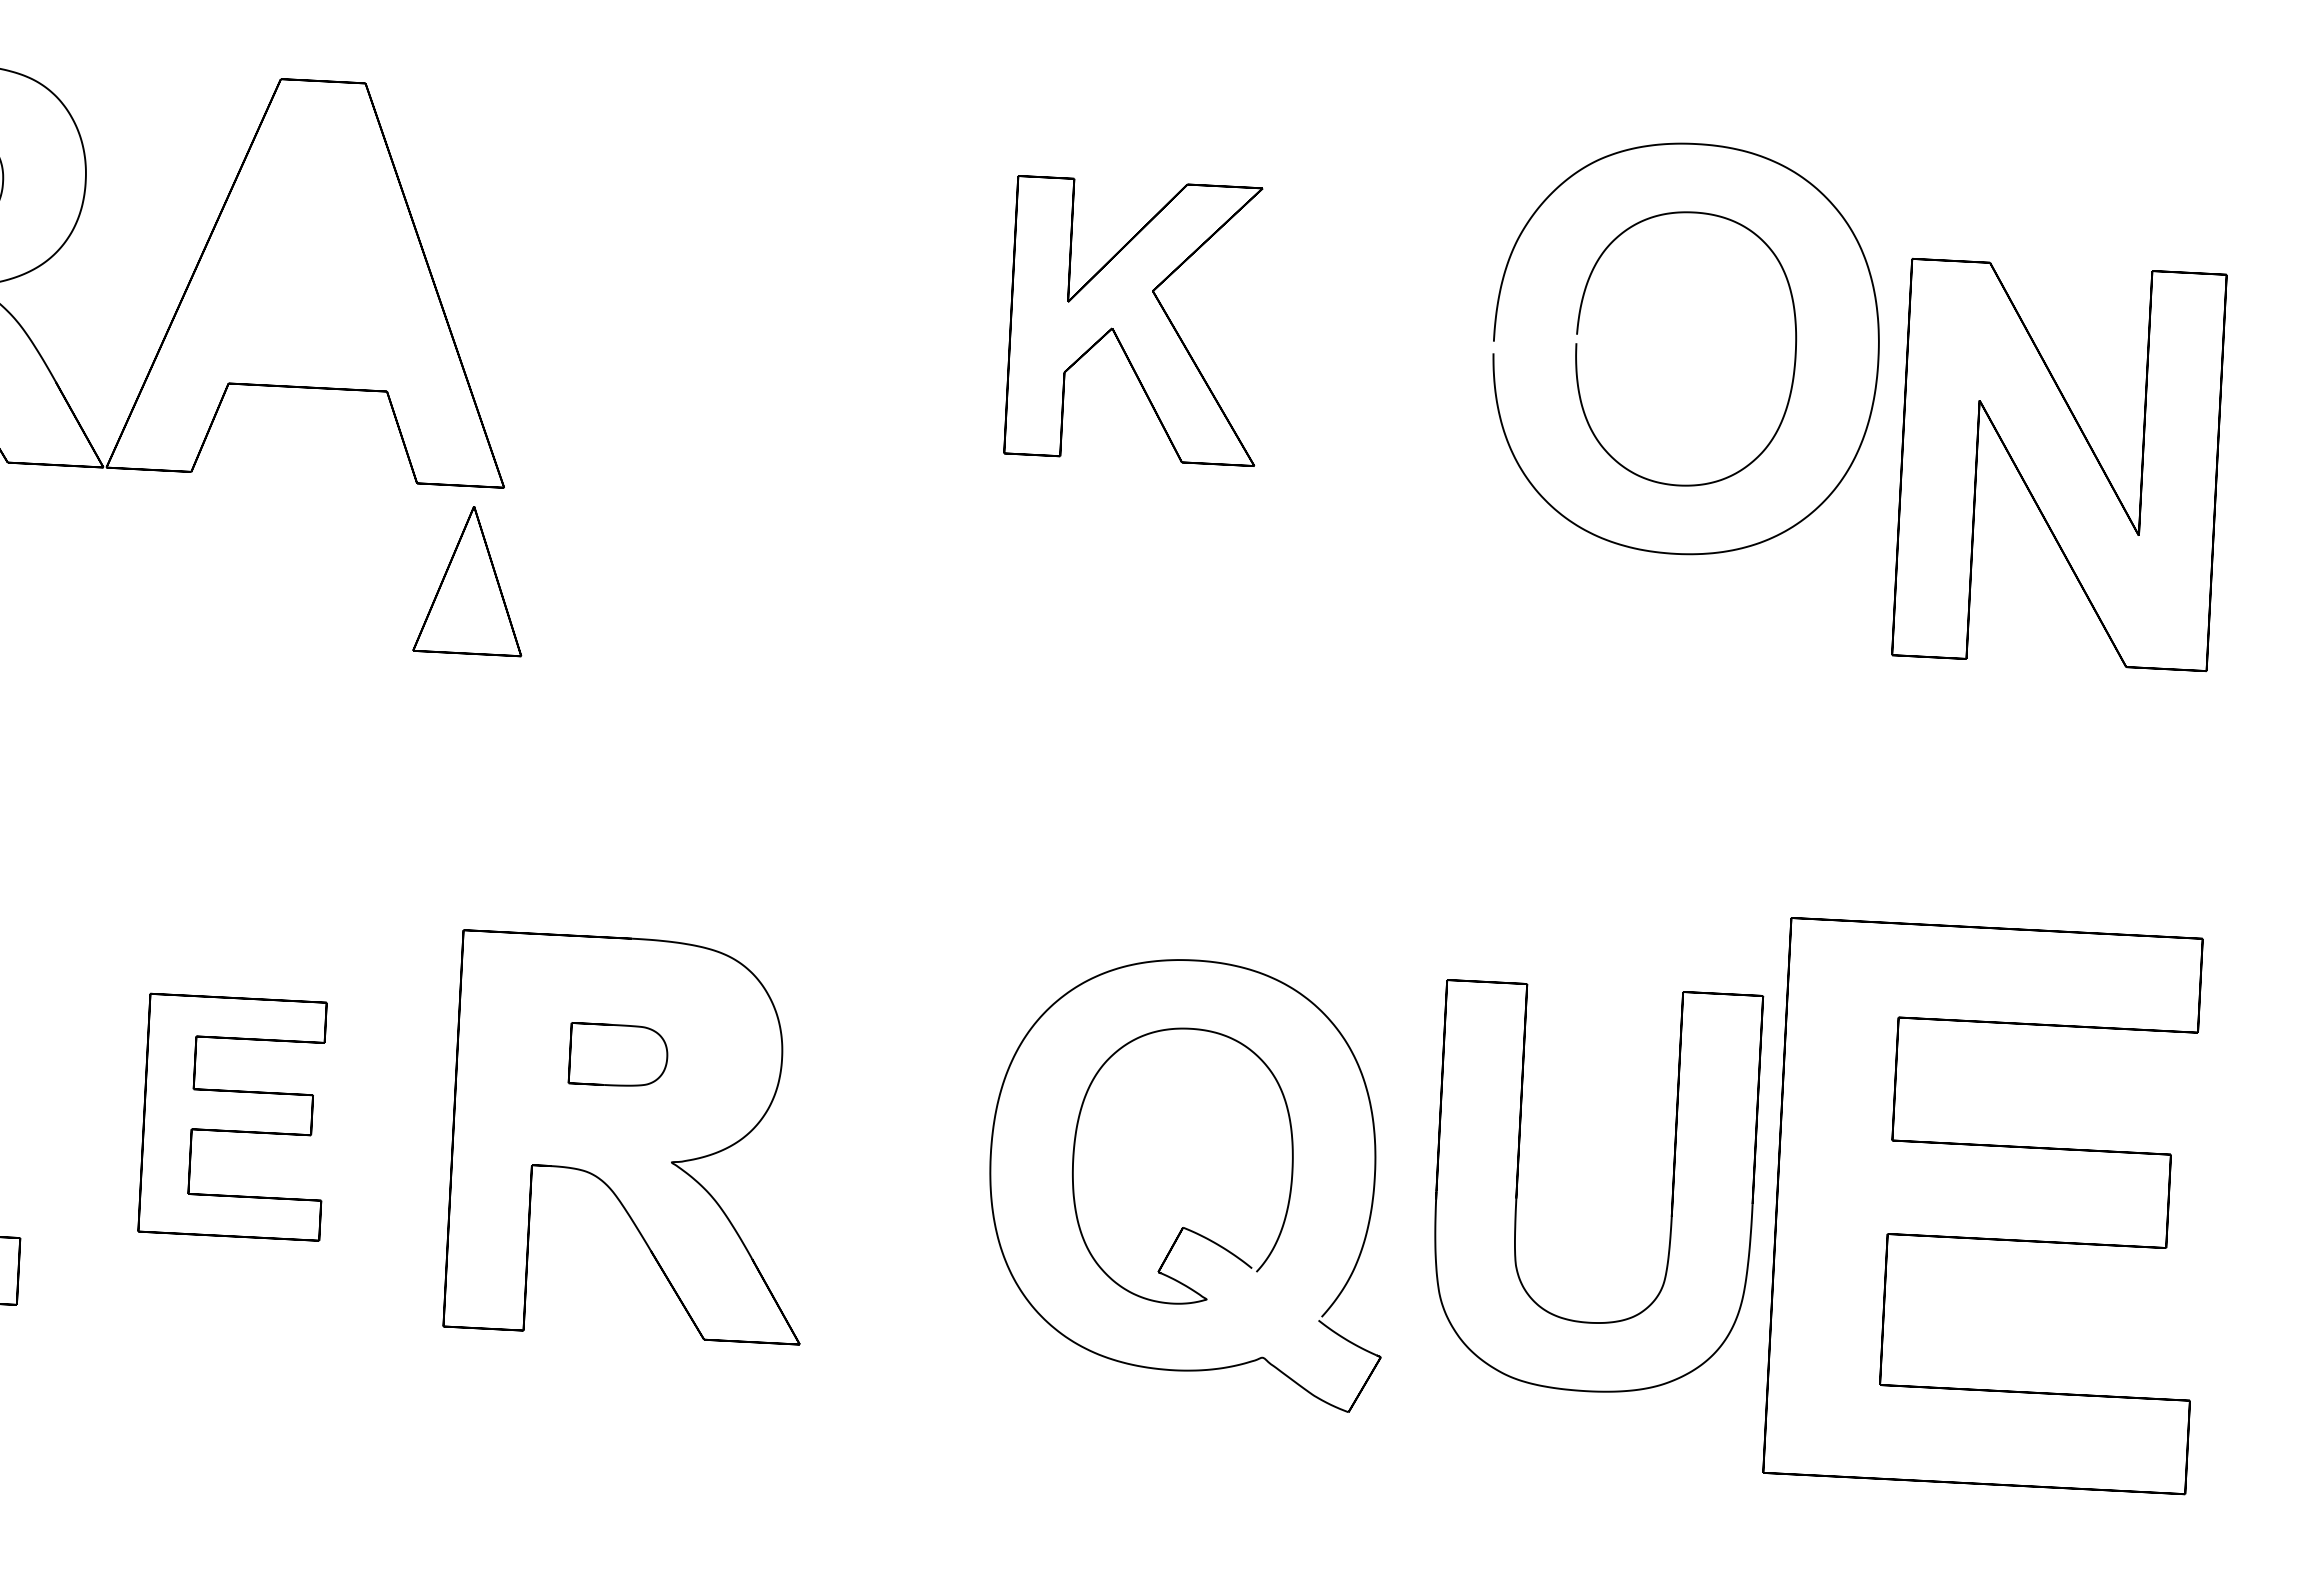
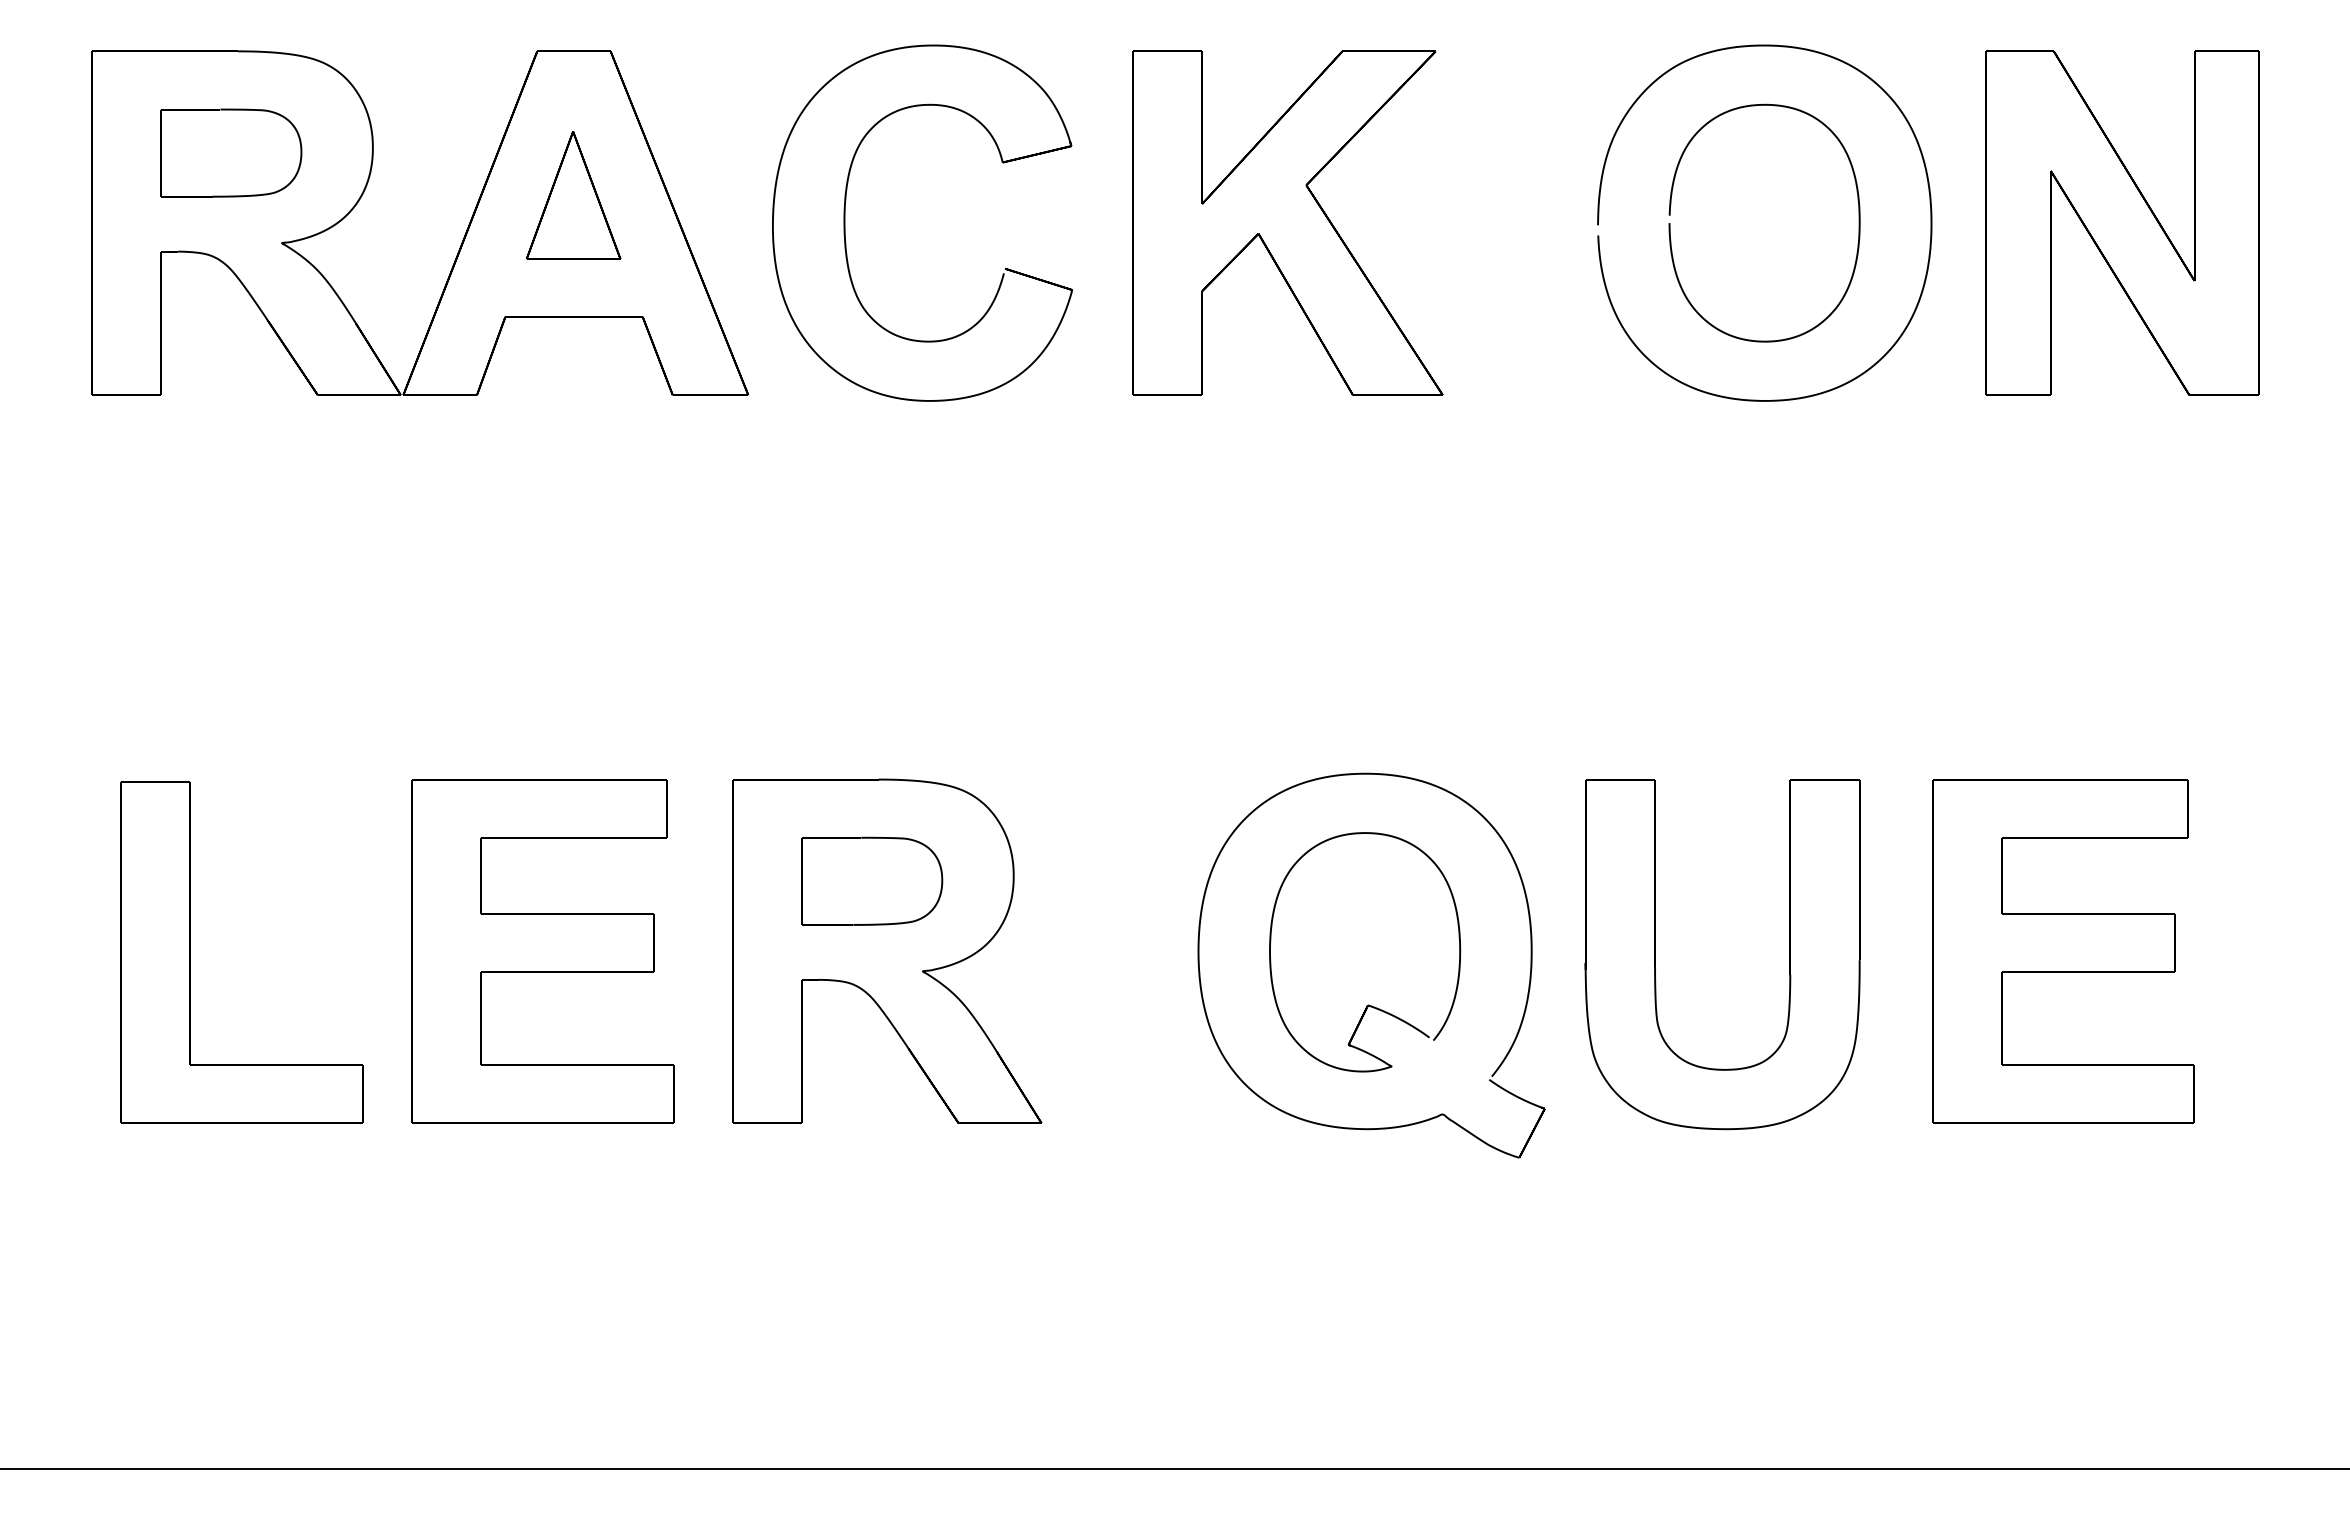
part: (626, 294) -> (845, 222), added
part: (1135, 320) -> (1287, 222), size x1.43
part: (2059, 464) -> (2122, 222), moved
part: (470, 580) -> (573, 195), moved
part: (619, 1054) -> (872, 880), size x1.67
part: (234, 1117) -> (542, 951), size x1.67
part: (1988, 1206) -> (2063, 951), size x0.71

